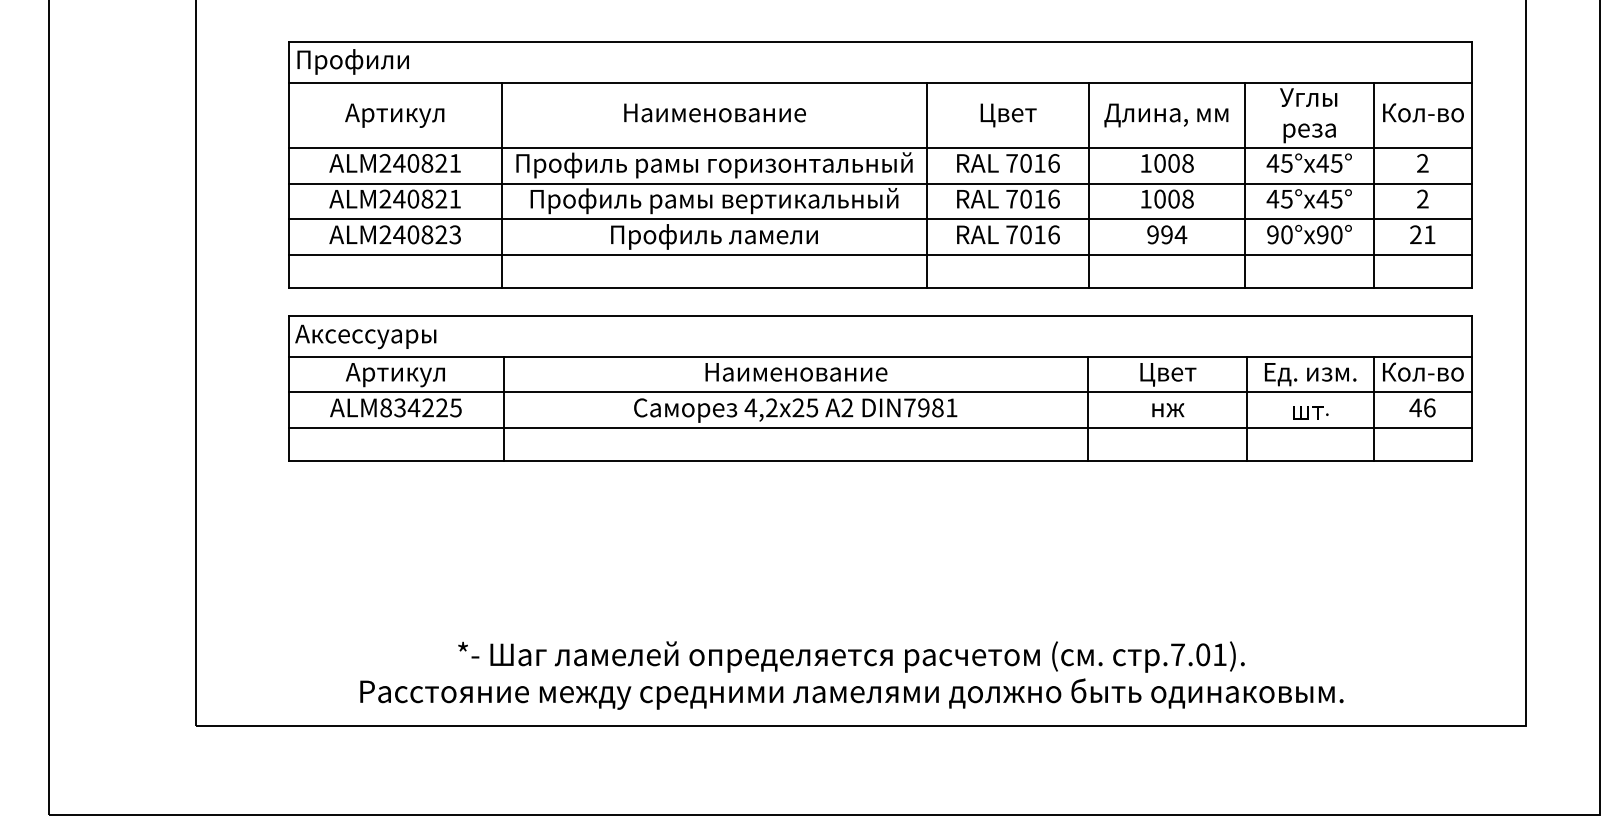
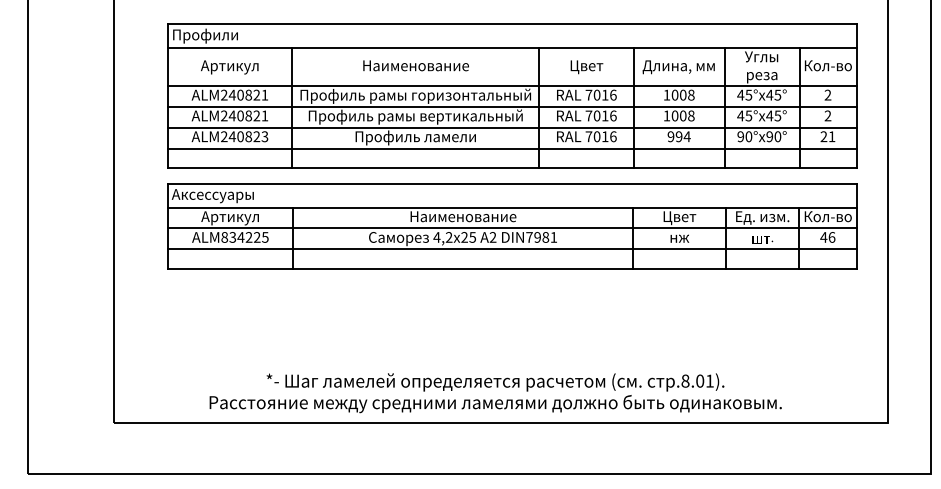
text: (1177, 653) -> (685, 380), .7.01). -> .8.01).

